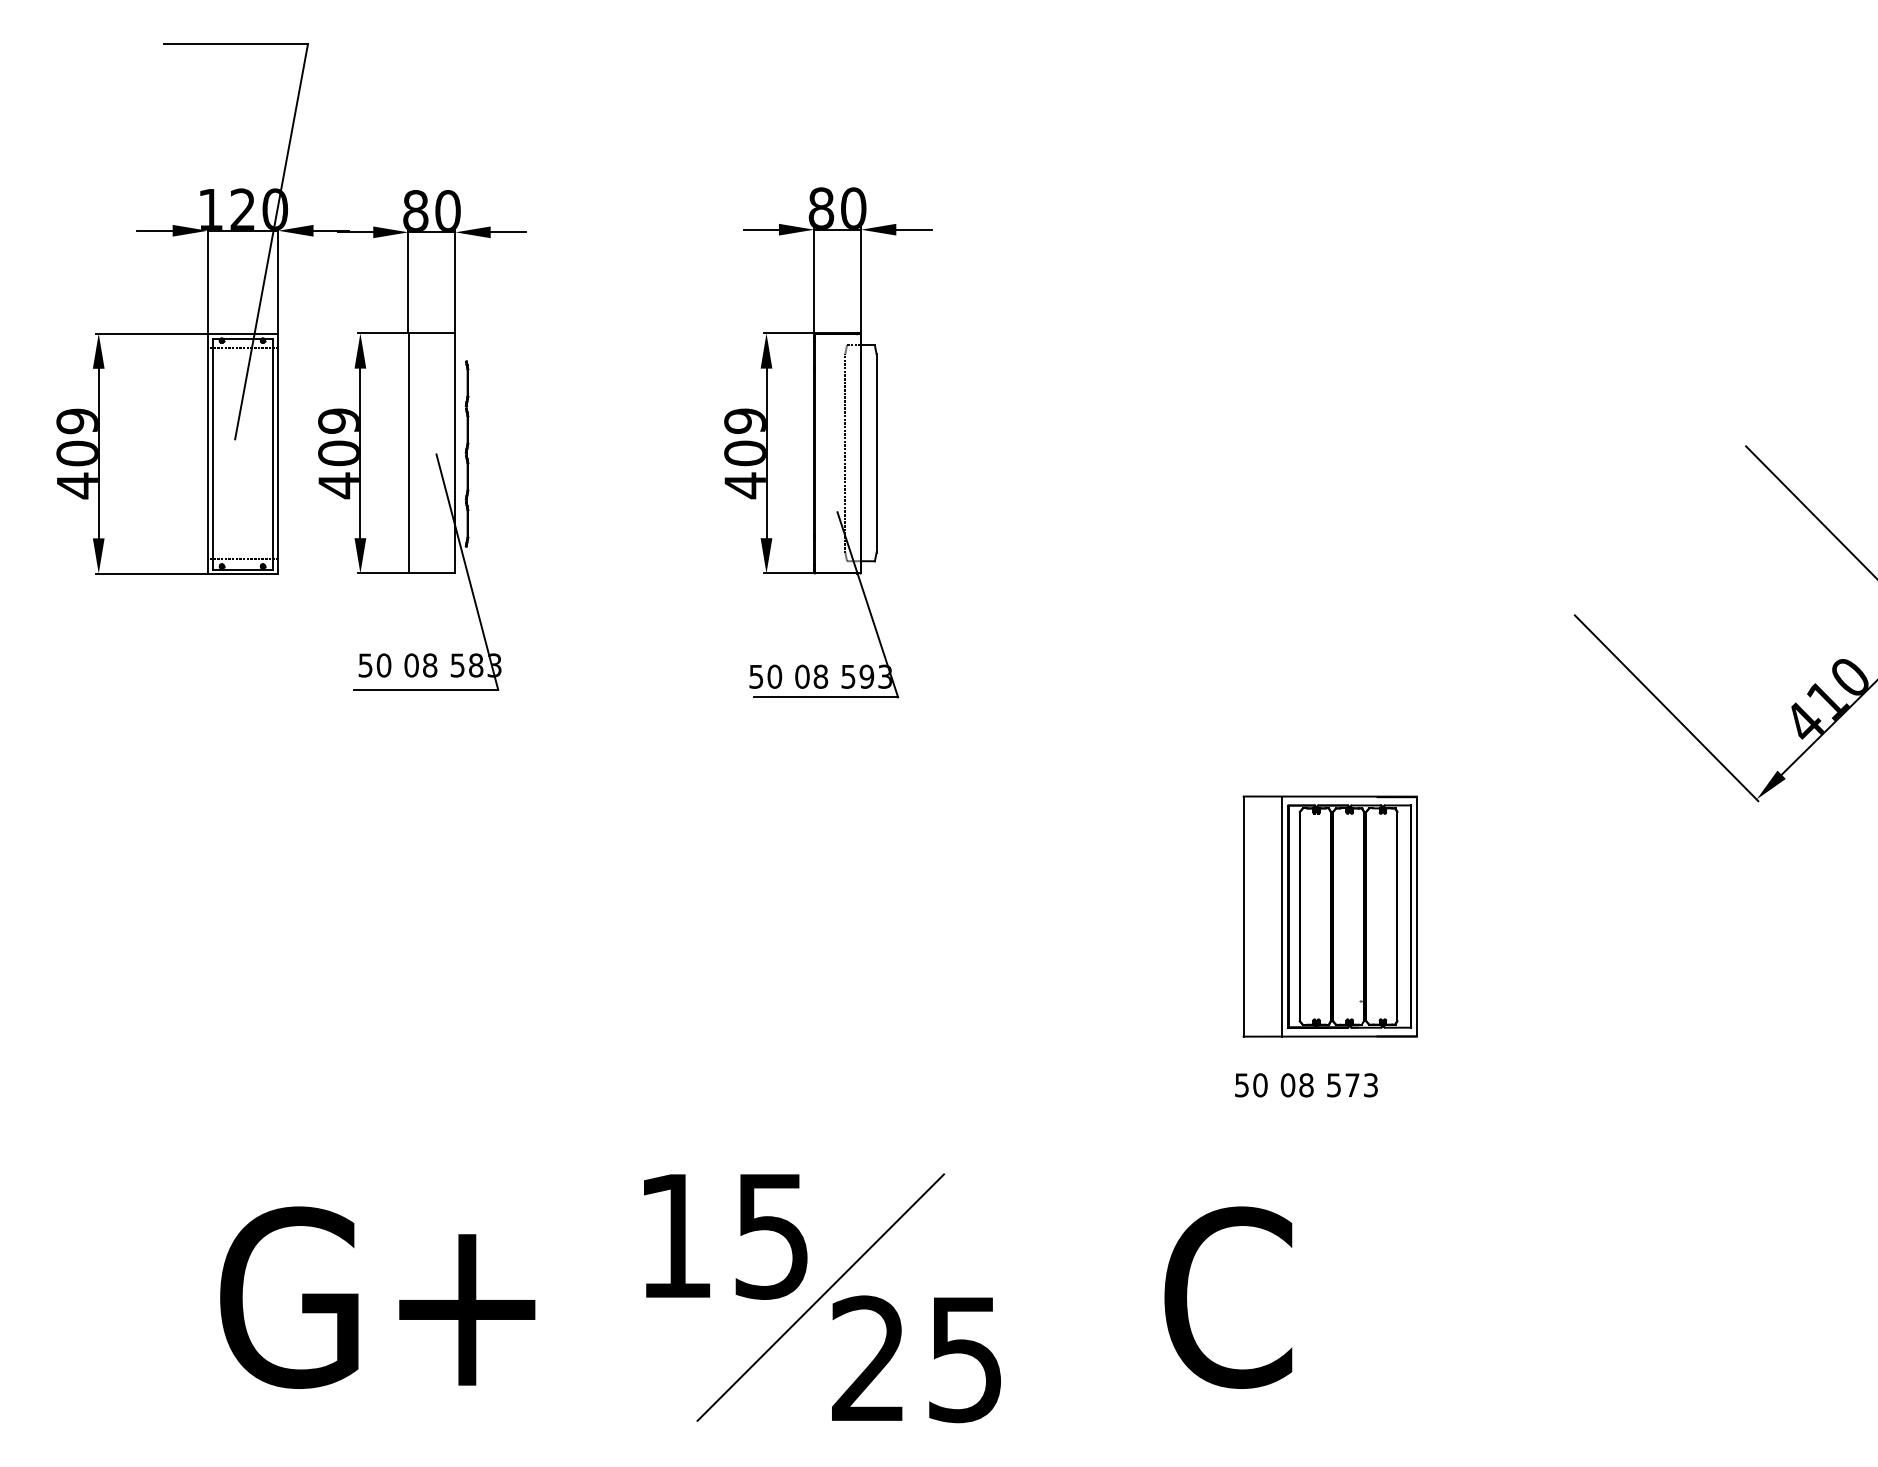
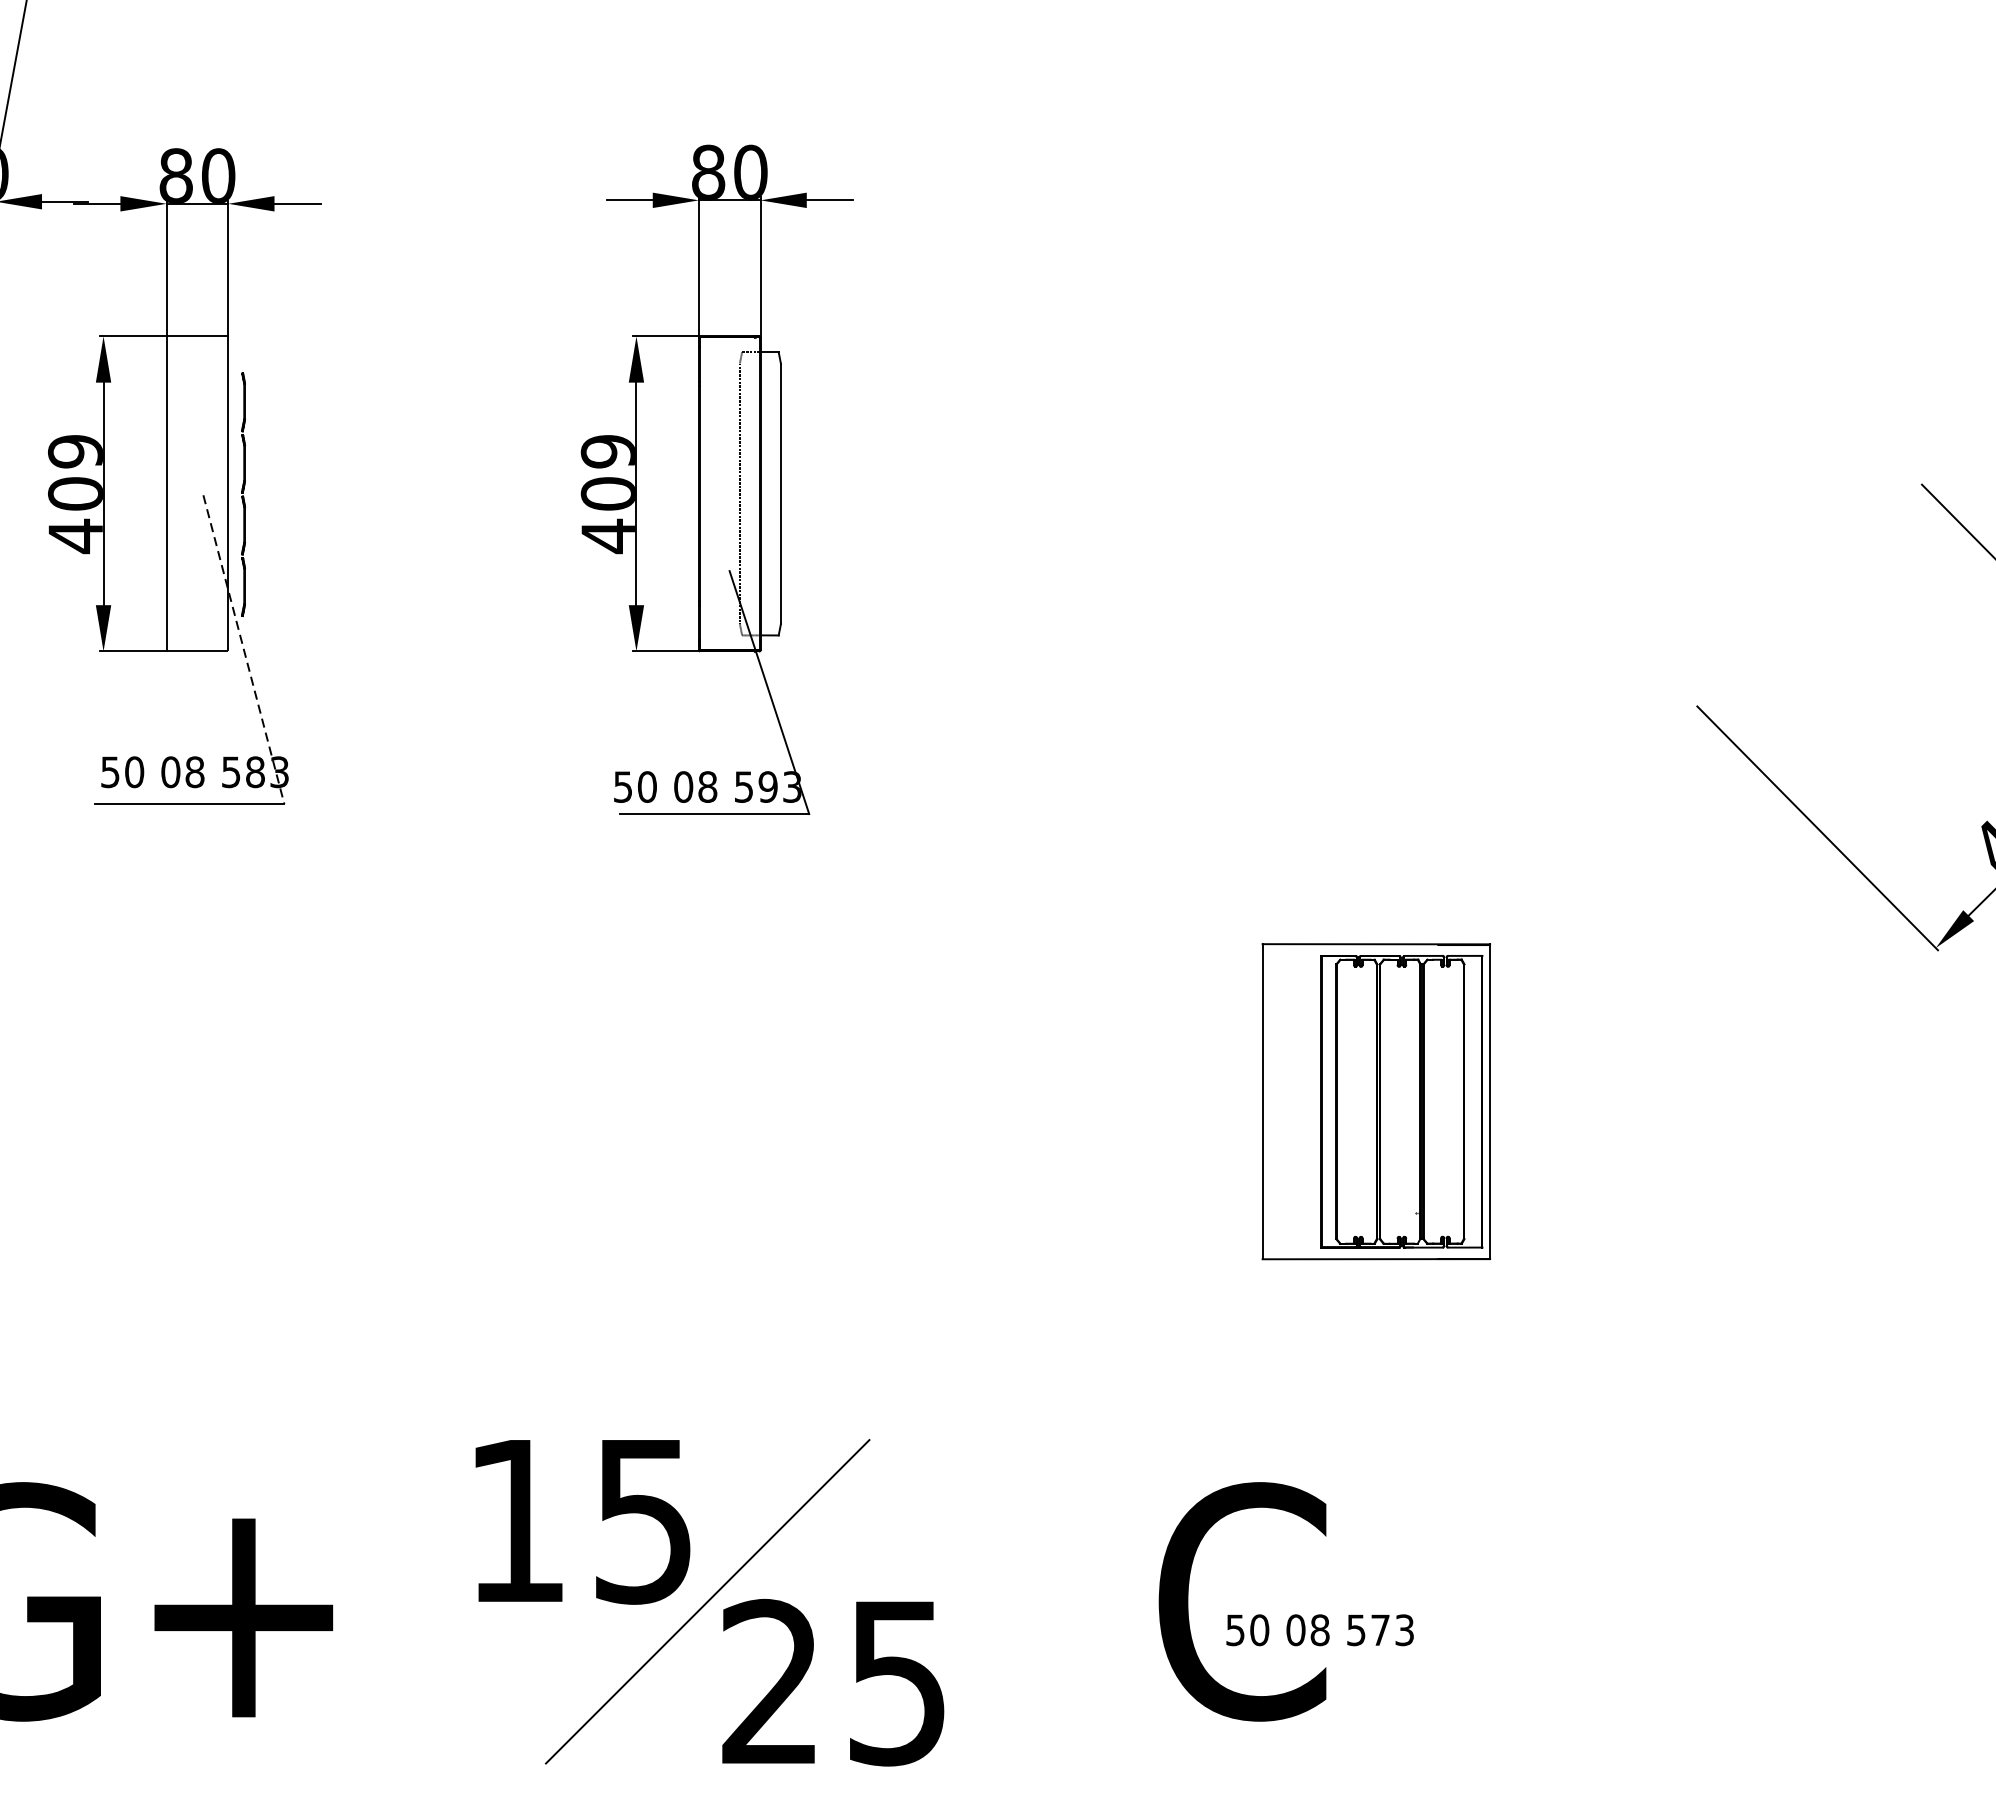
line: (467, 572) -> (244, 650), solid -> dashed
line: (1281, 916) -> (1312, 1101), removed
text: (1306, 1085) -> (1320, 1630), moved

